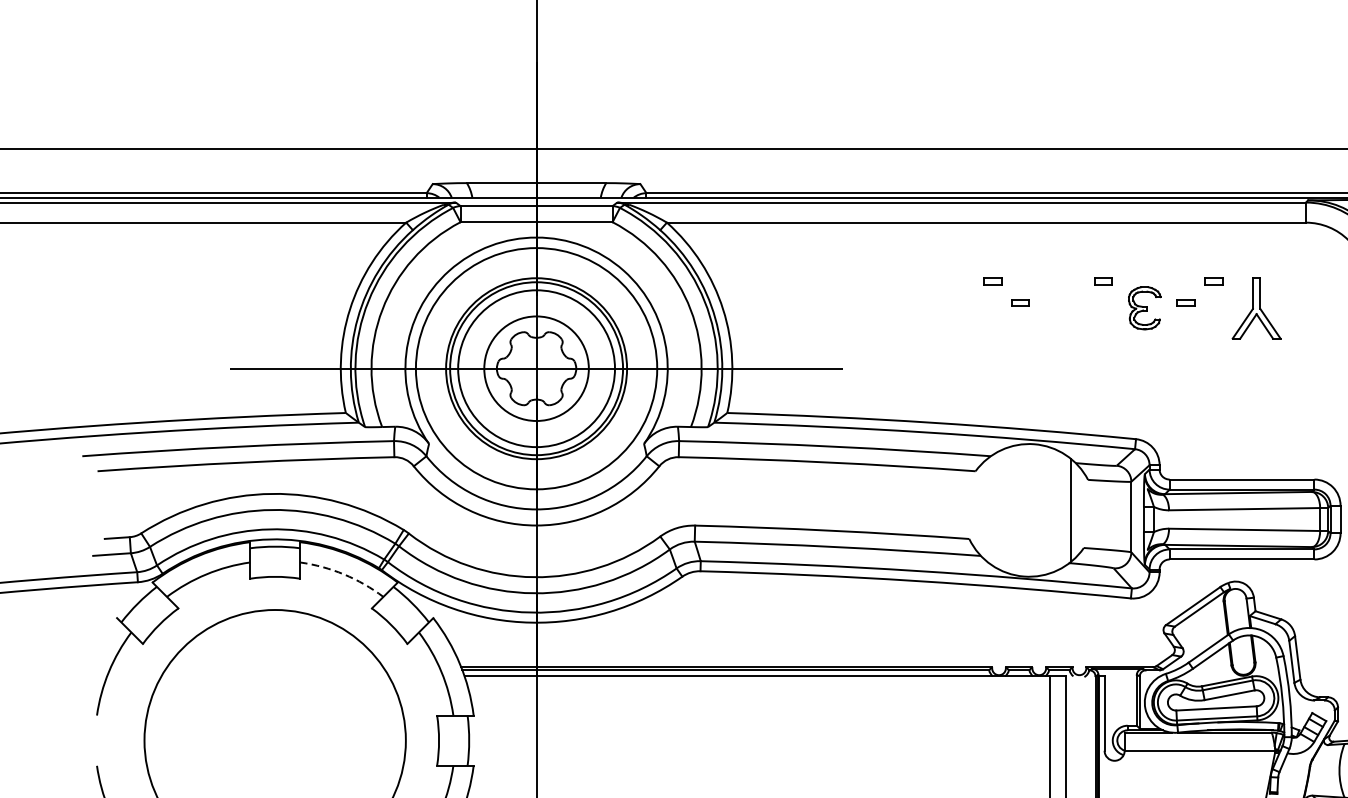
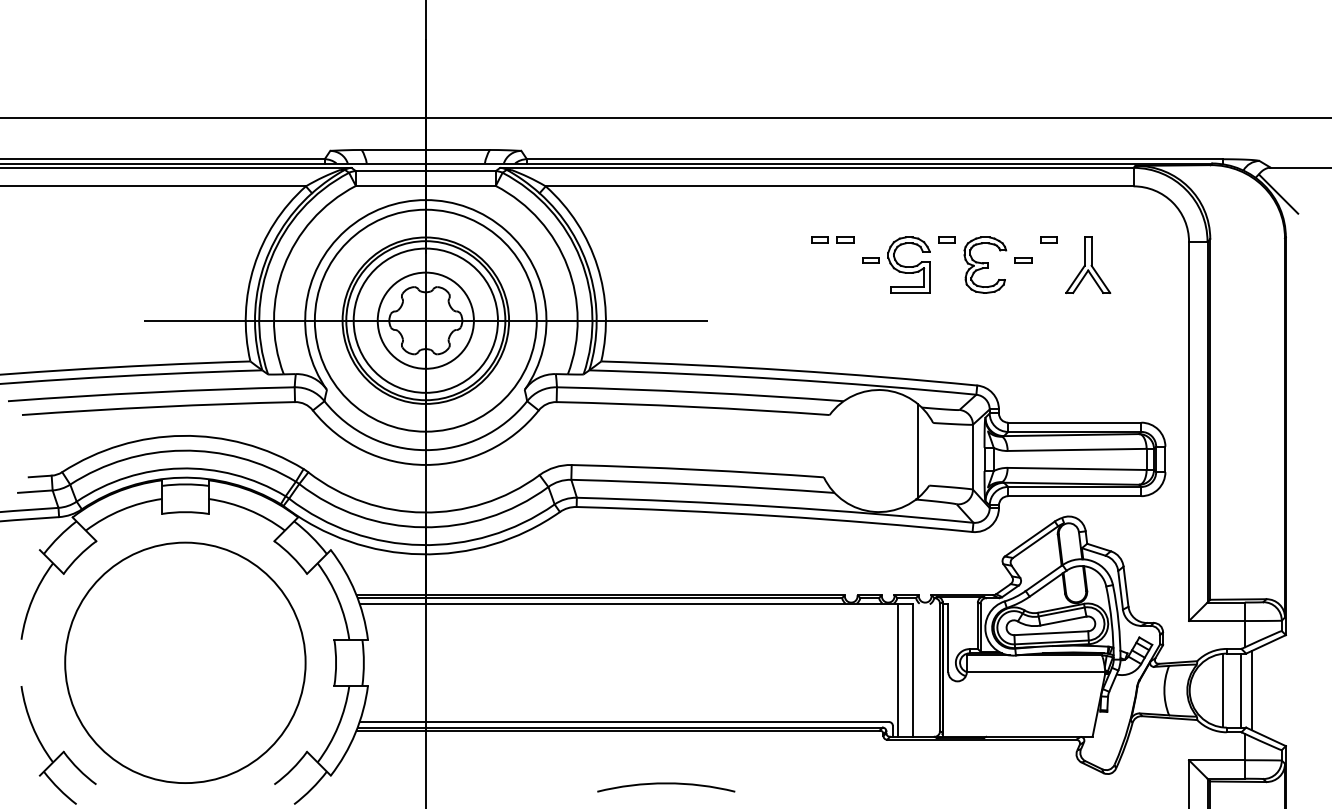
part: (964, 280) -> (819, 239), added
part: (1061, 307) -> (908, 264), added
part: (1144, 307) -> (985, 264), size x1.43
arc: (343, 573) -> (248, 509), dashed -> solid

